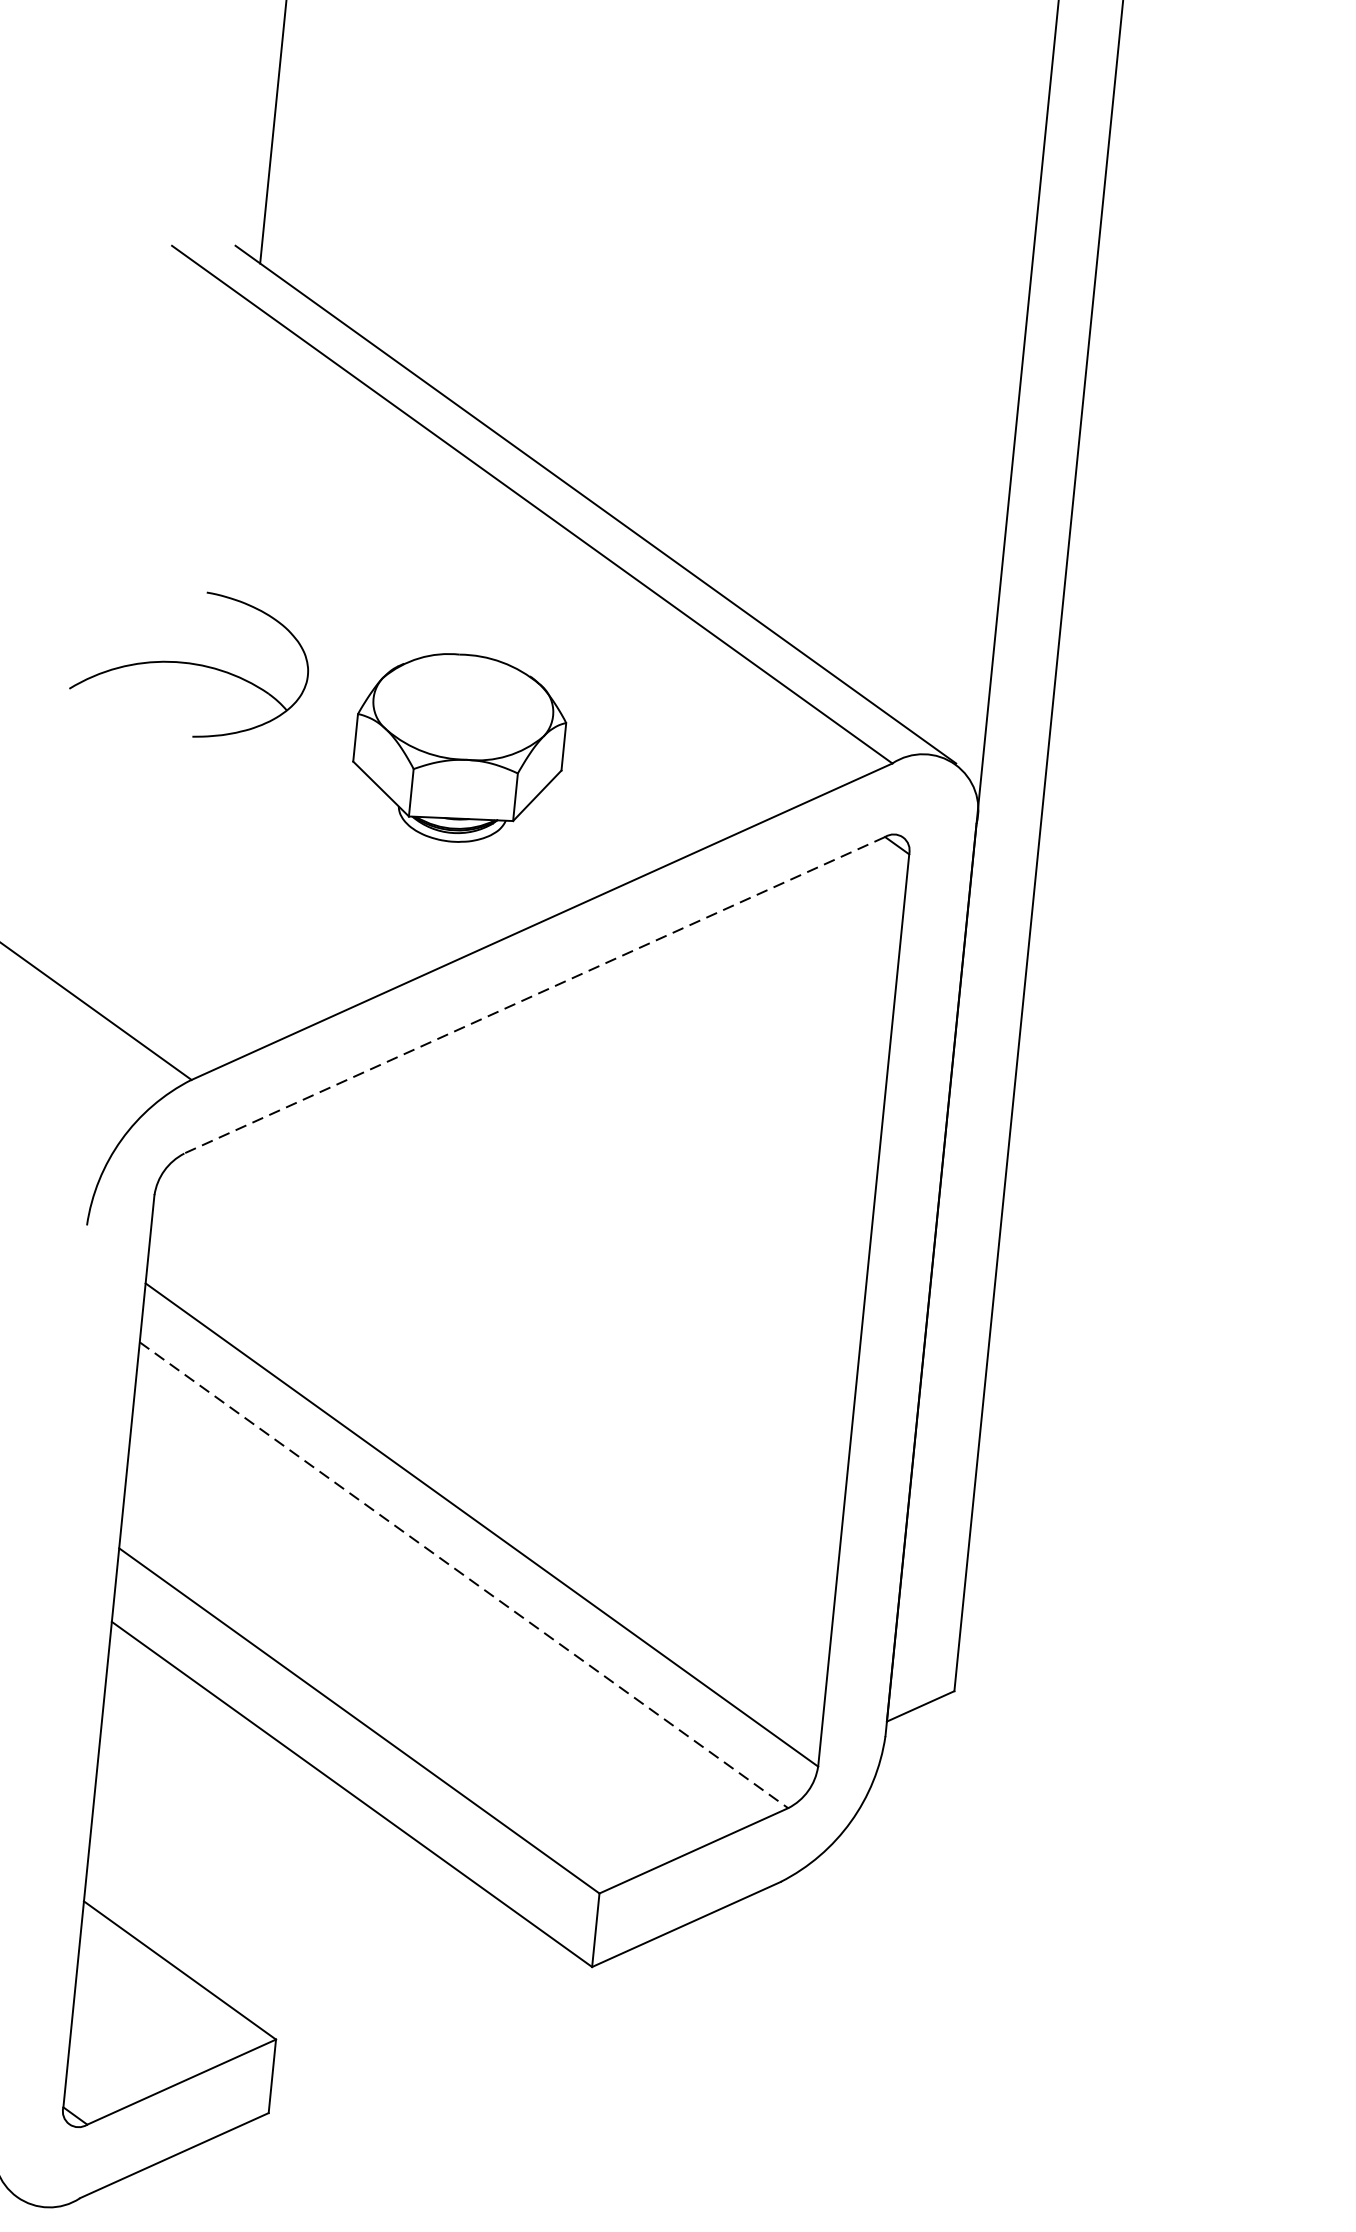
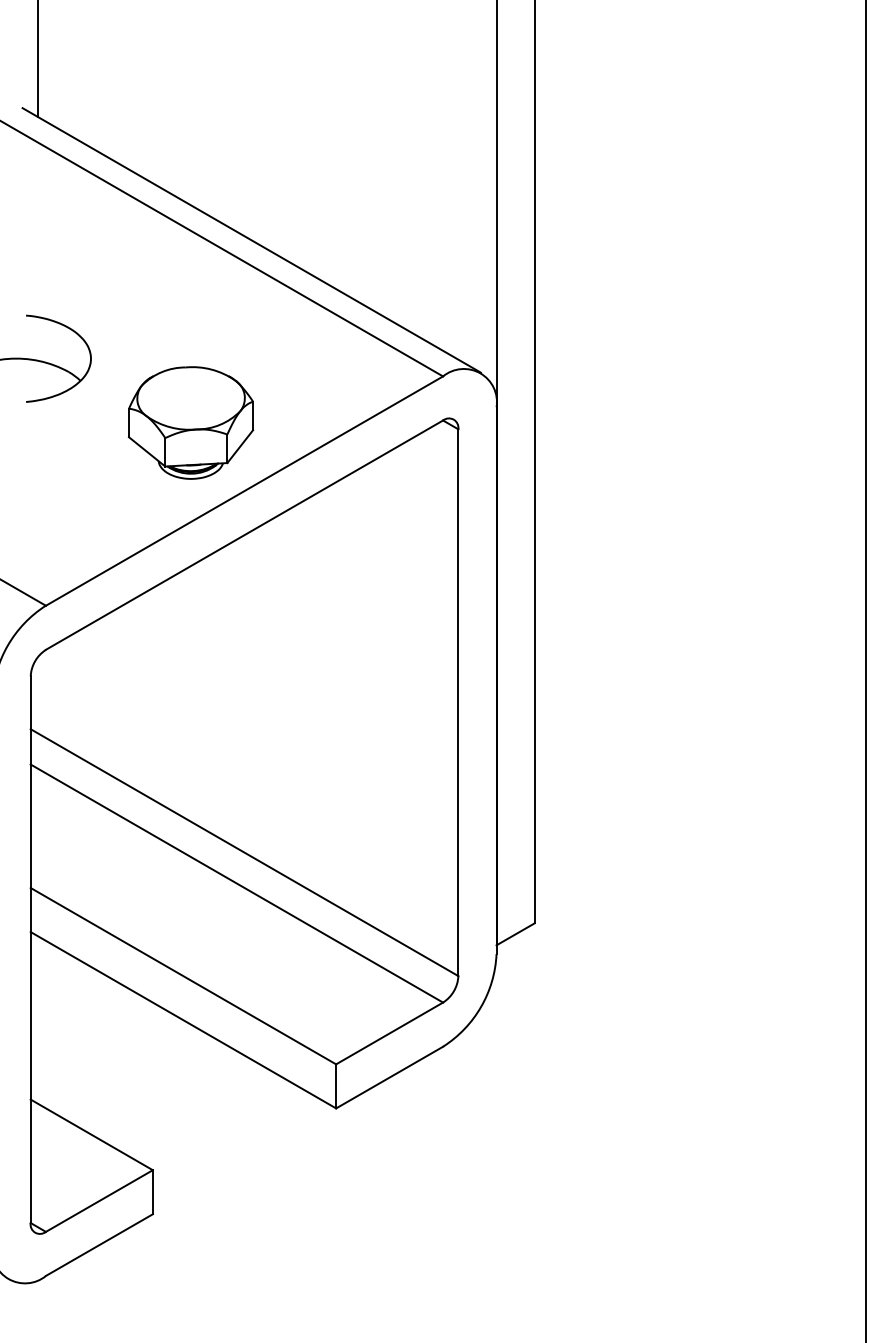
part: (458, 747) -> (190, 422), moved
line: (534, 995) -> (244, 535), dashed -> solid
line: (464, 1575) -> (237, 883), dashed -> solid

